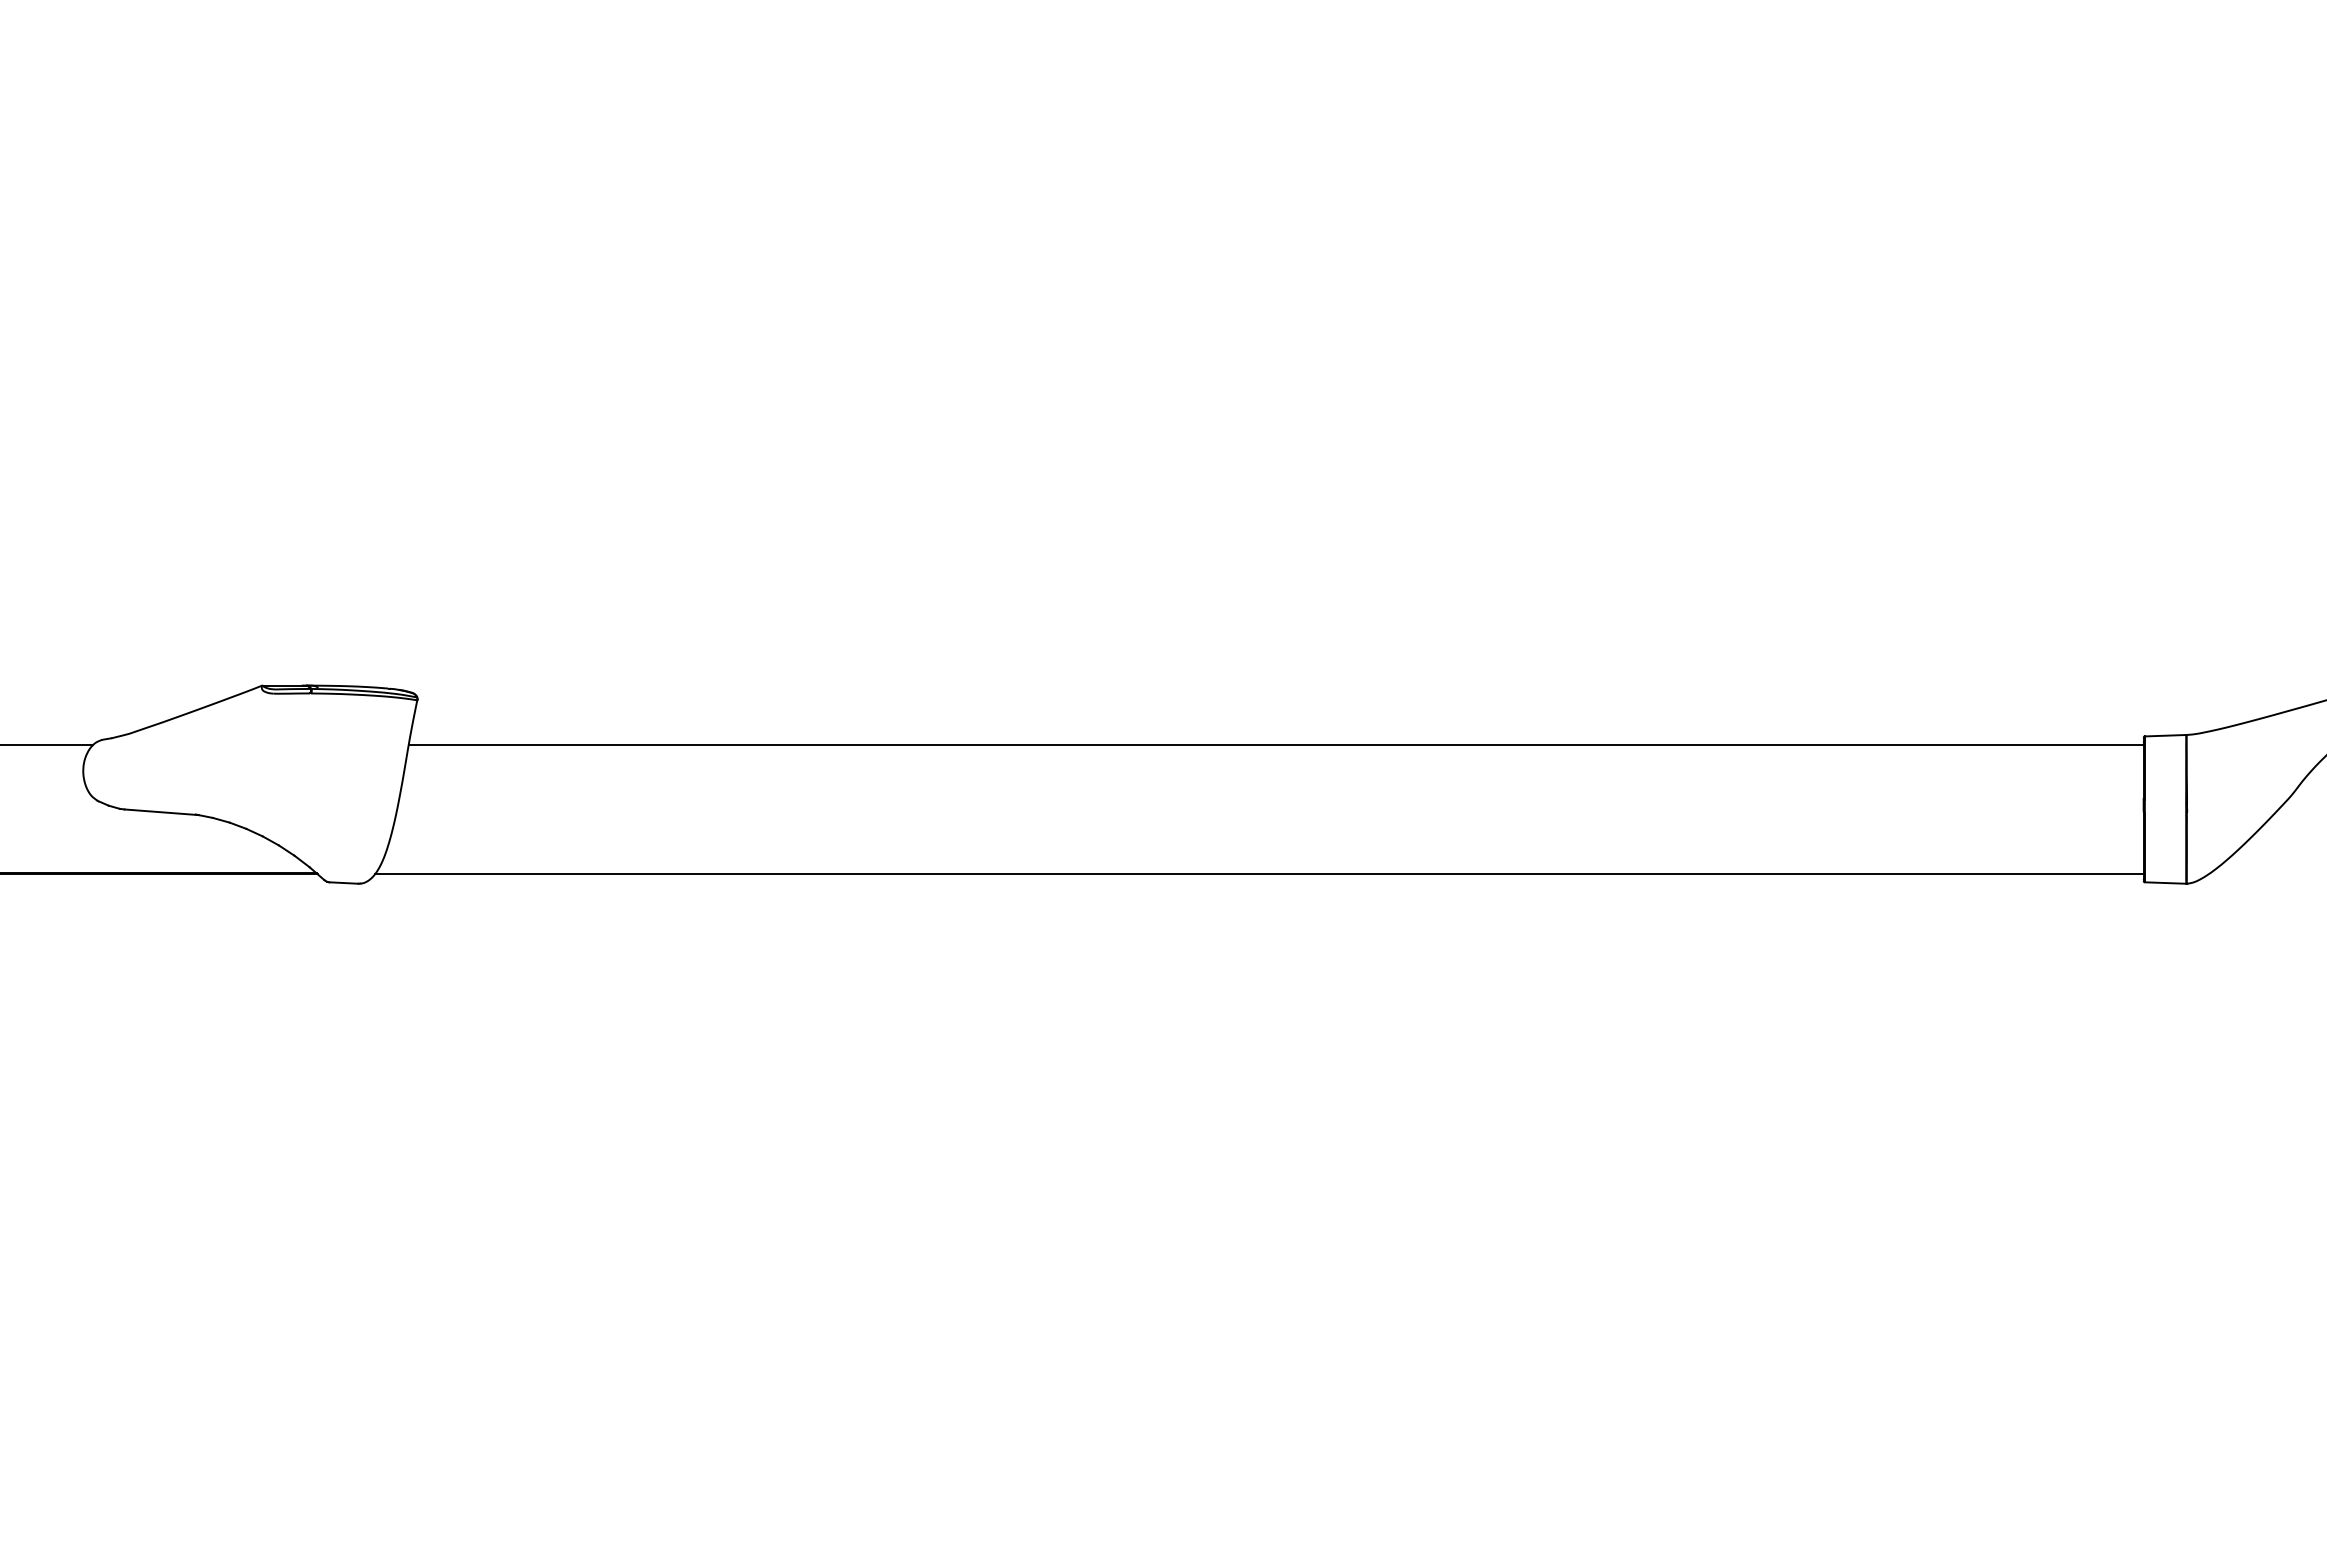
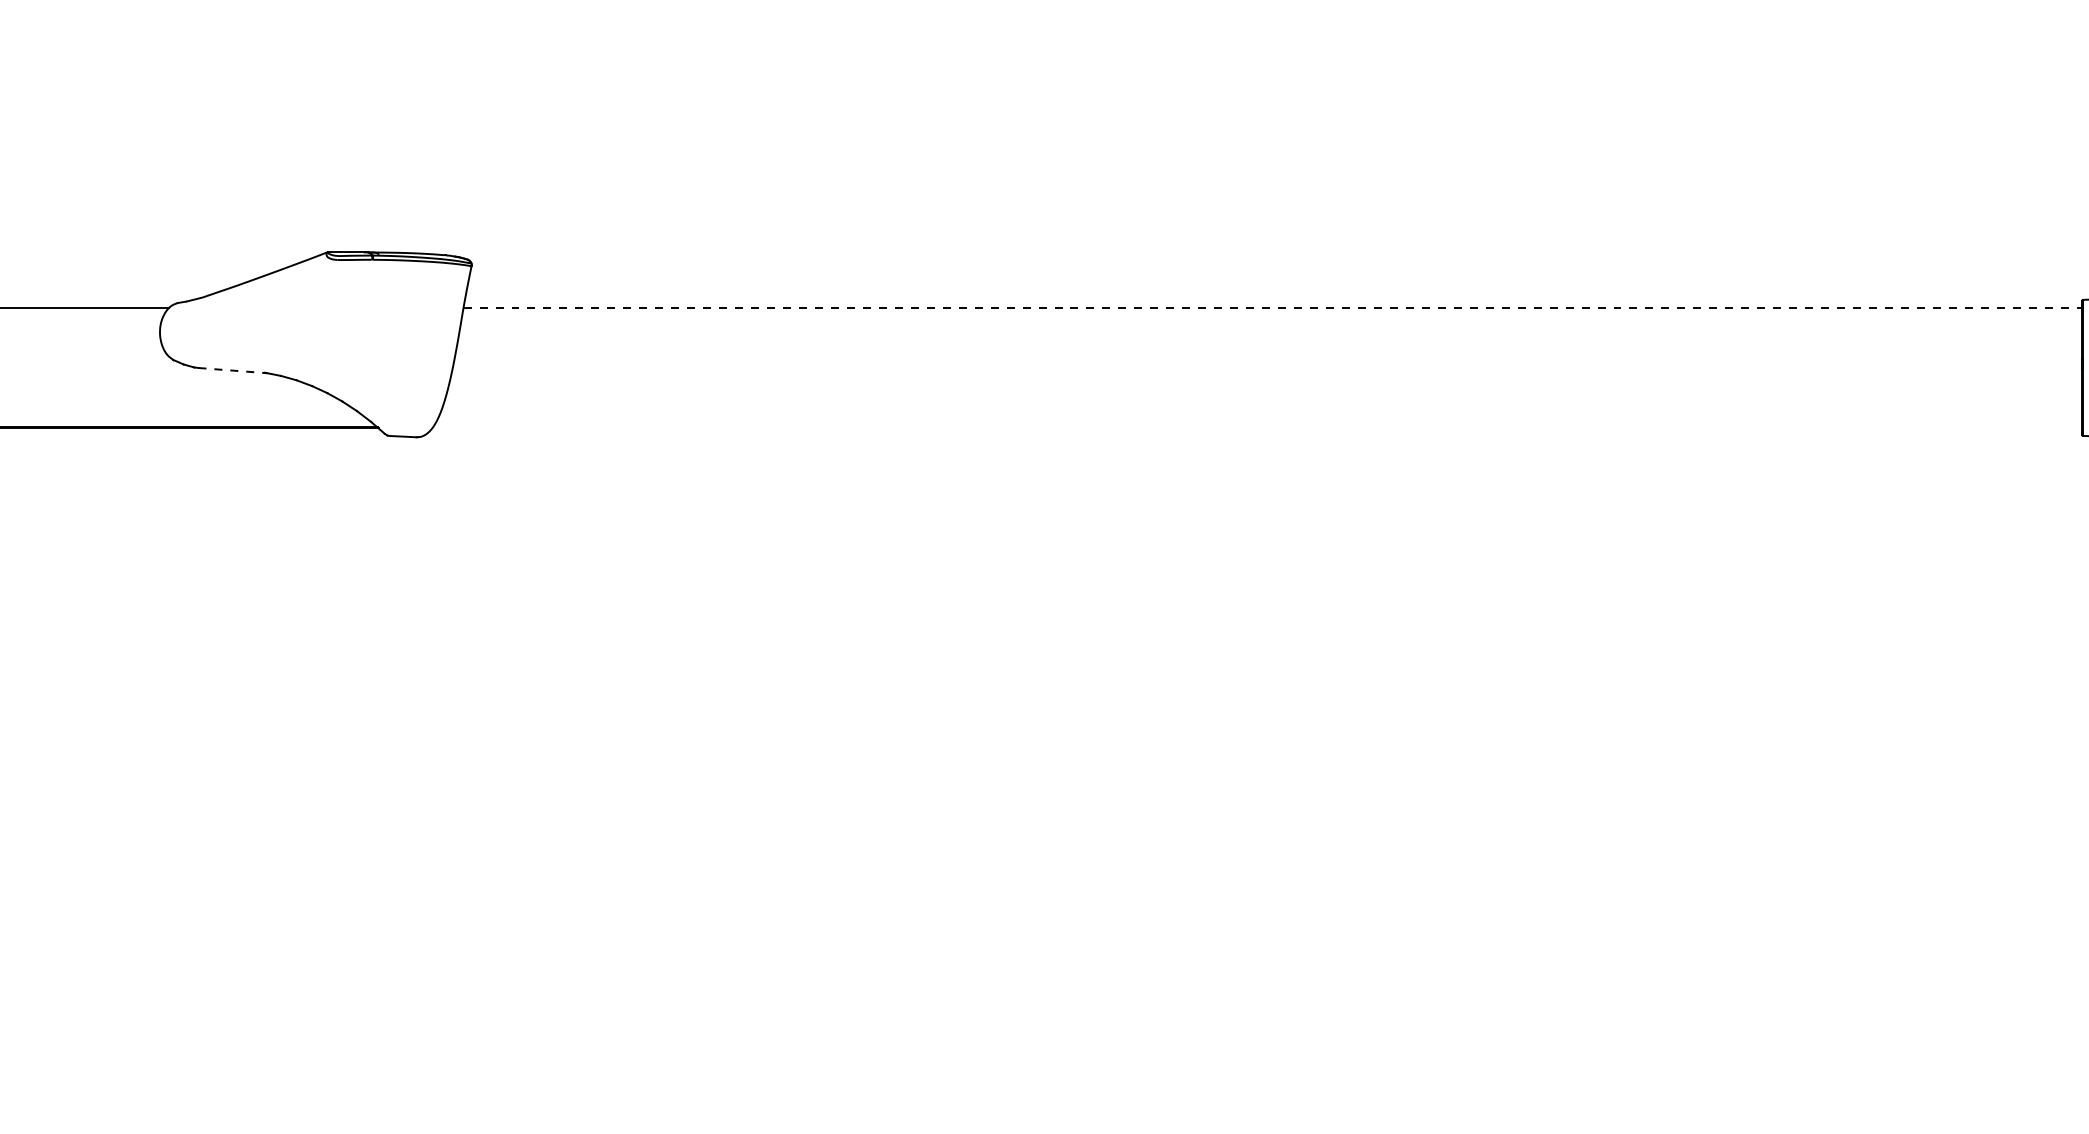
line: (1276, 744) -> (1273, 307), solid -> dashed
line: (162, 812) -> (233, 370), solid -> dashed
line: (1259, 873) -> (1257, 427), removed

